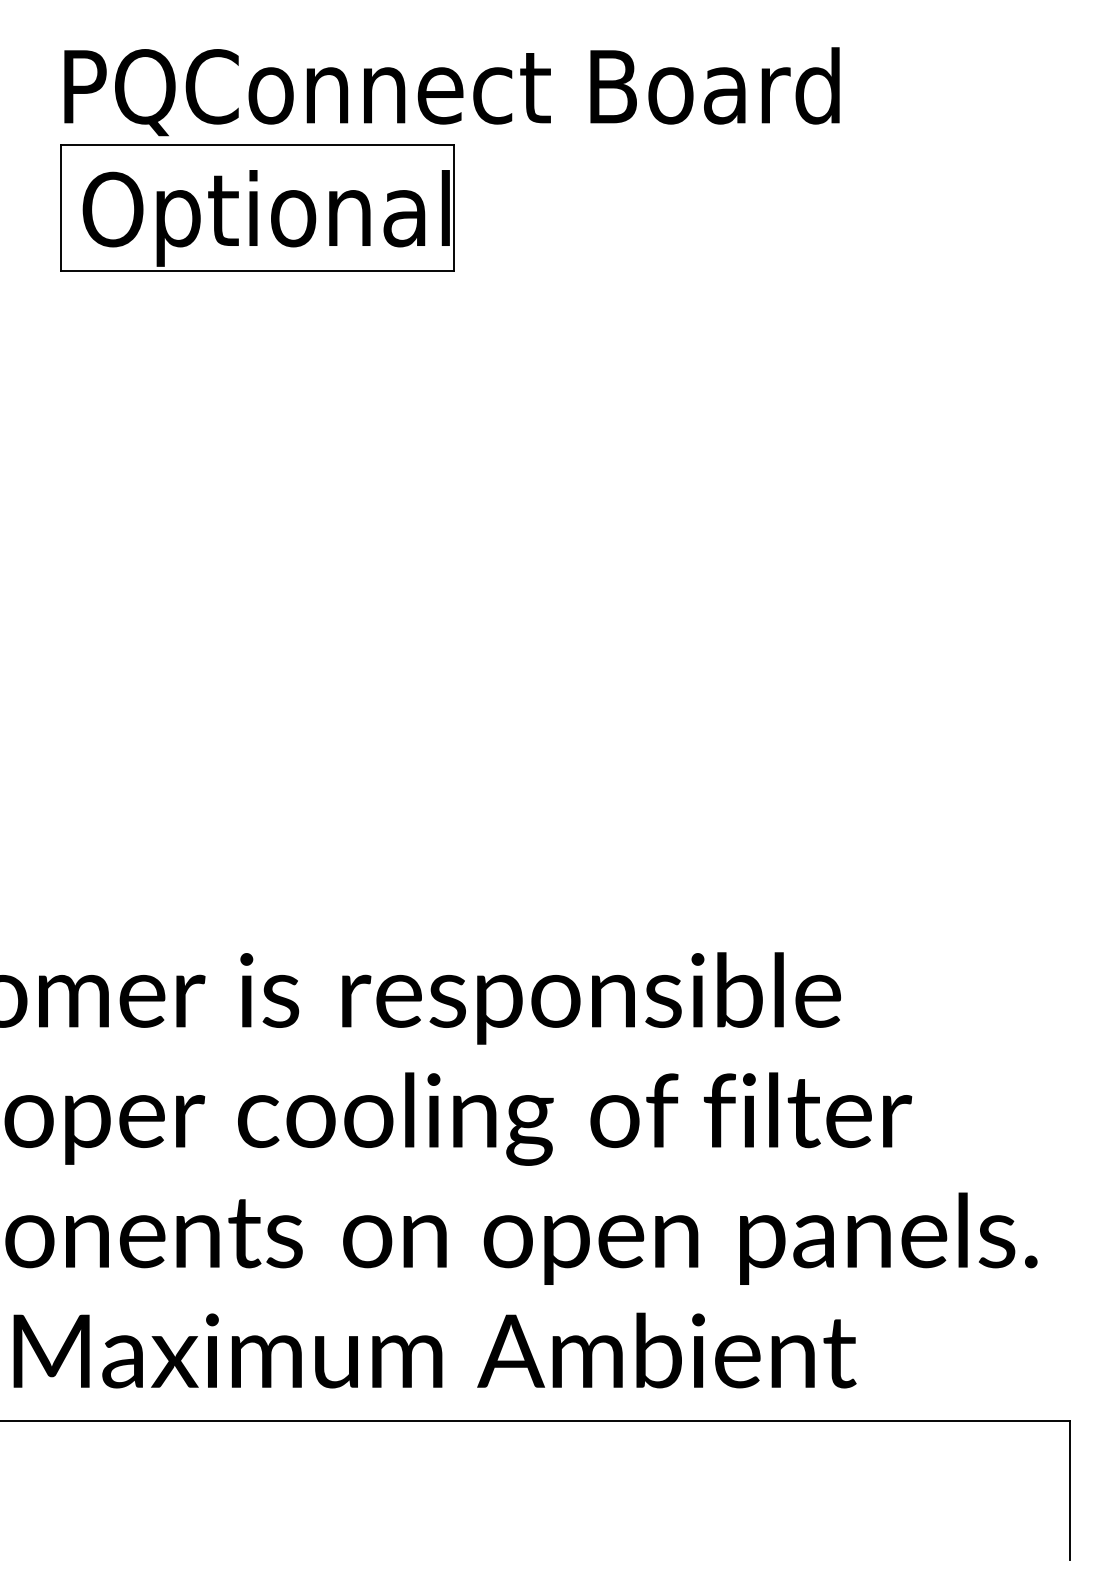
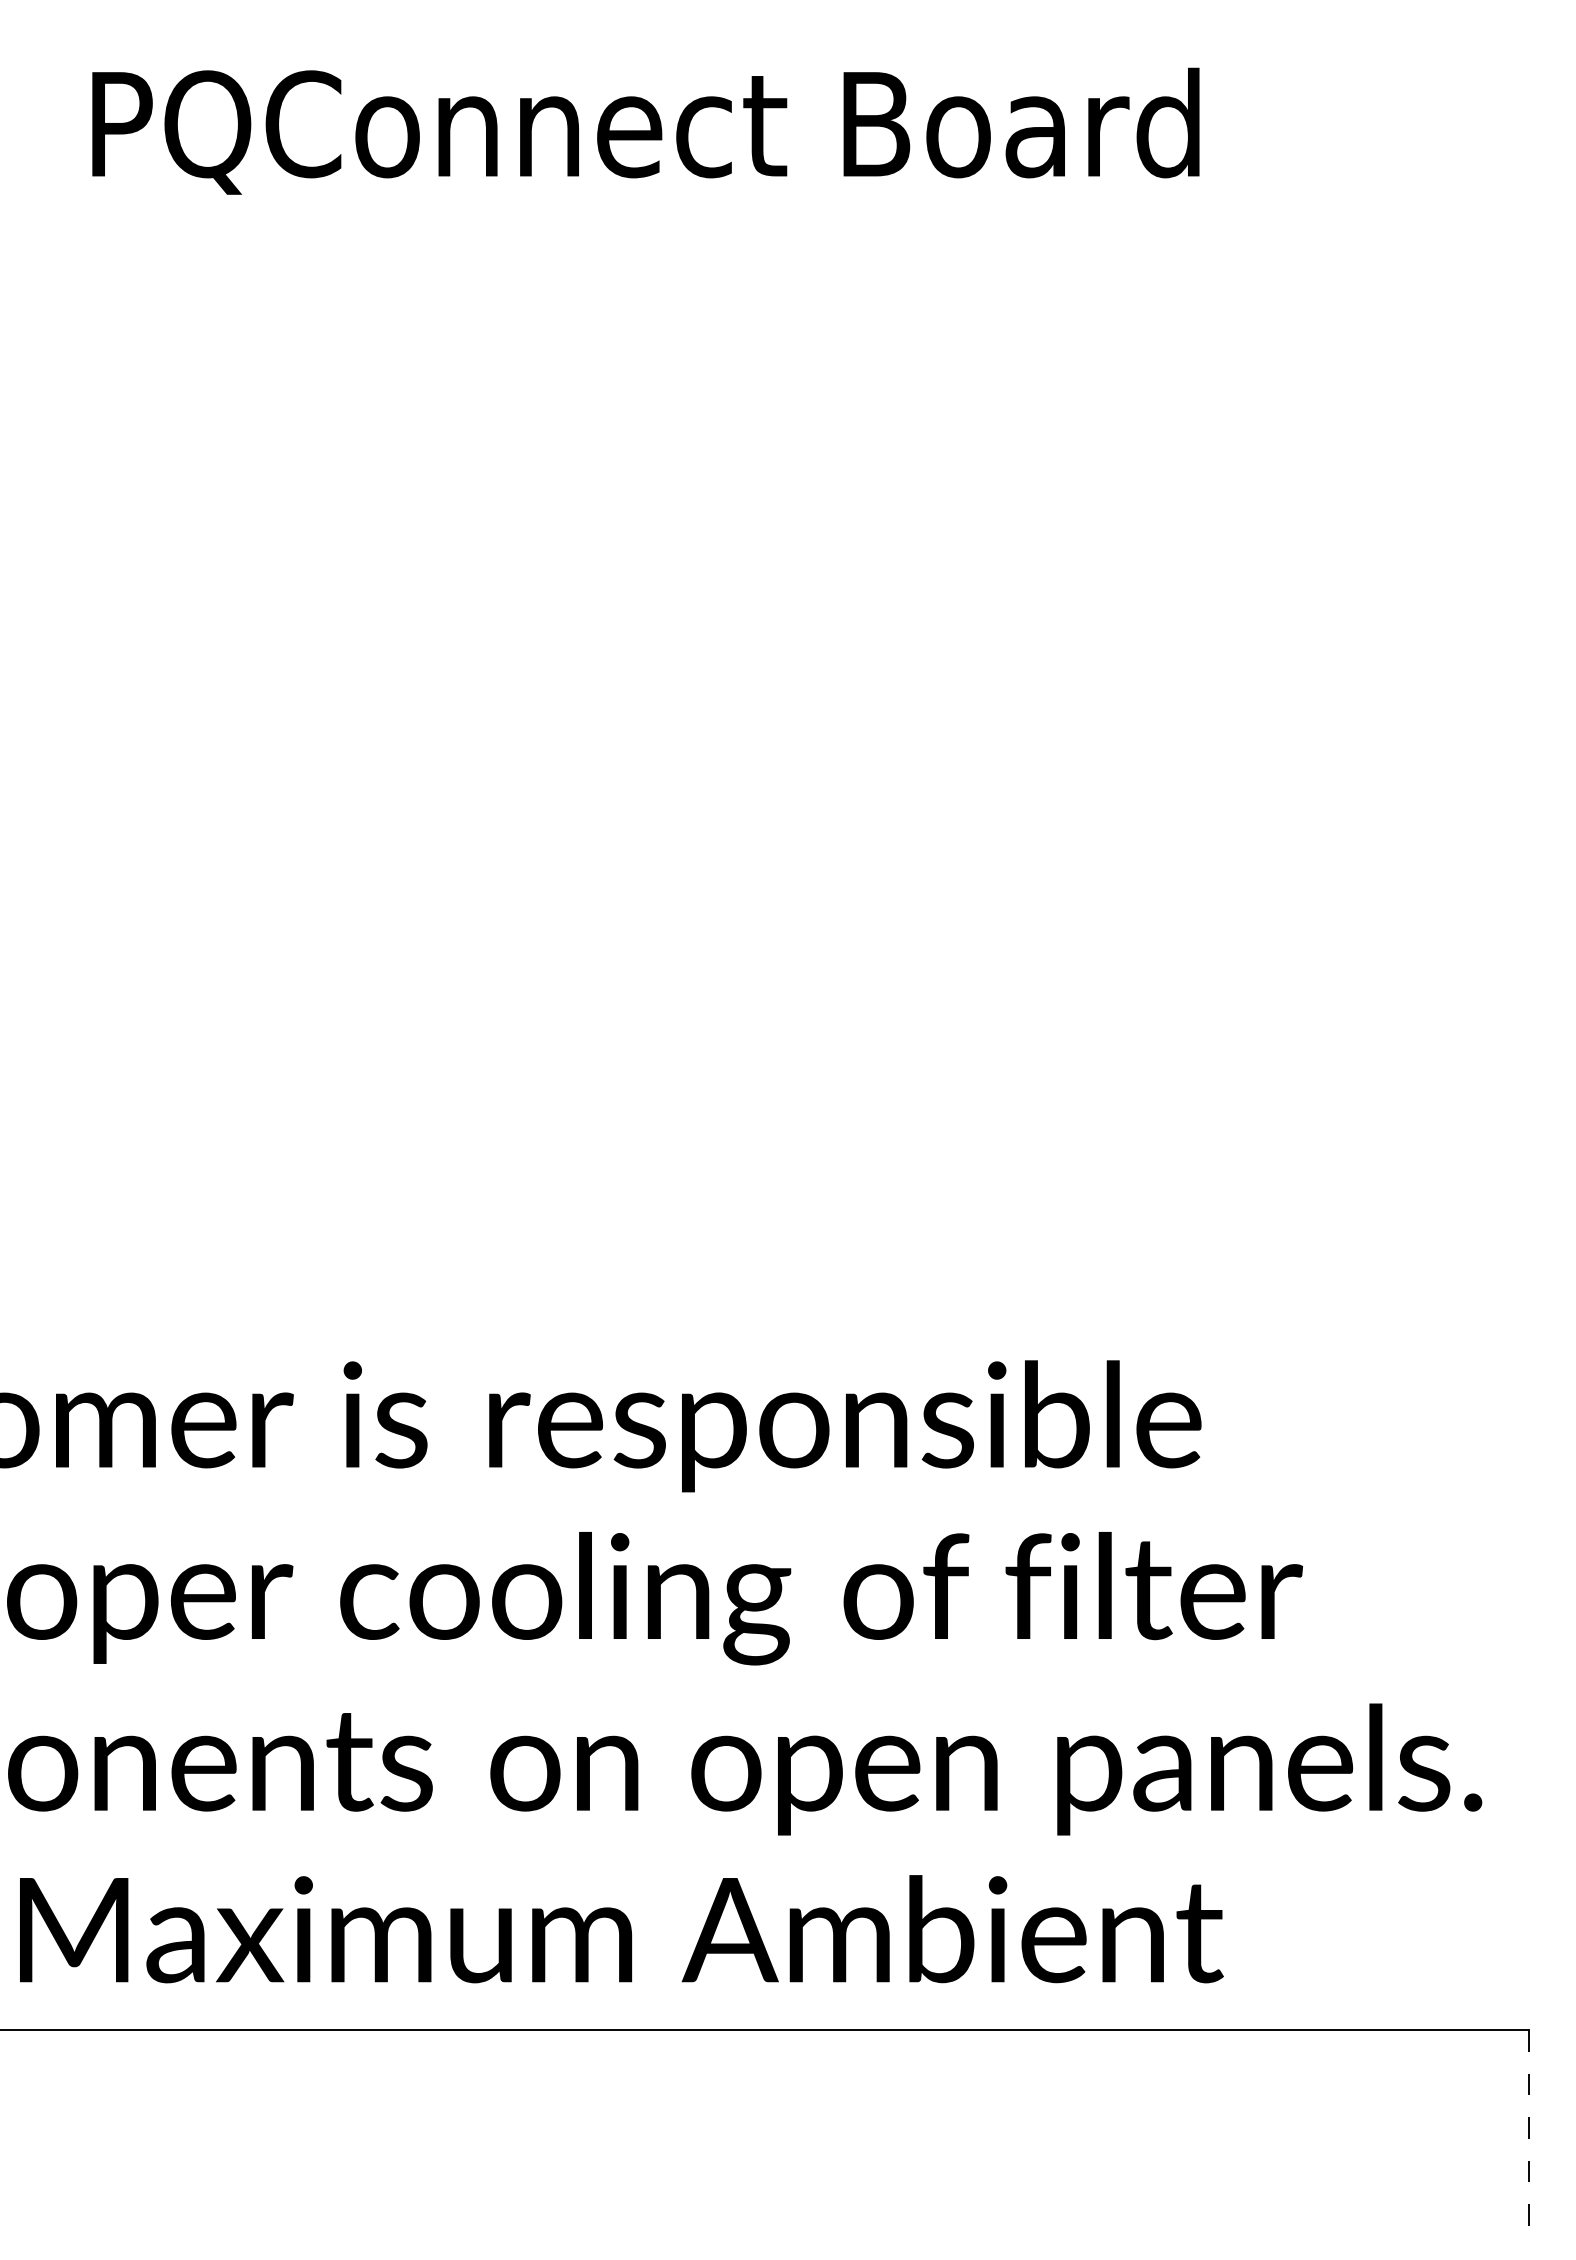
part: (257, 208) -> (367, 297), removed
line: (1069, 1491) -> (1528, 2130), solid -> dashed

